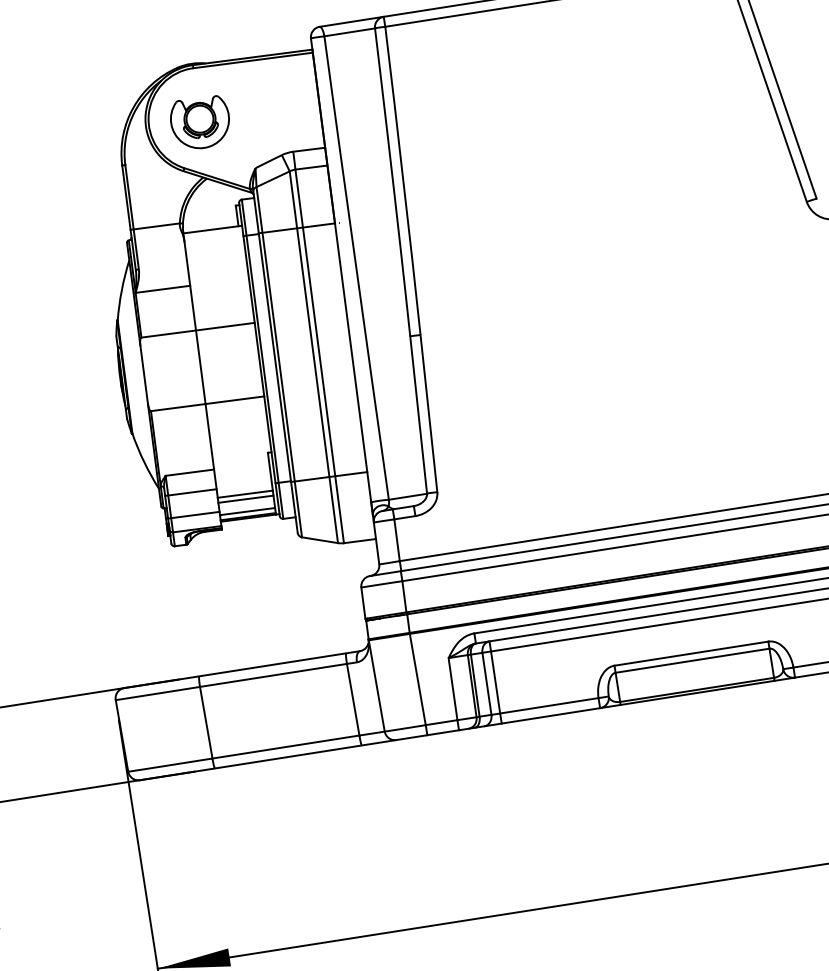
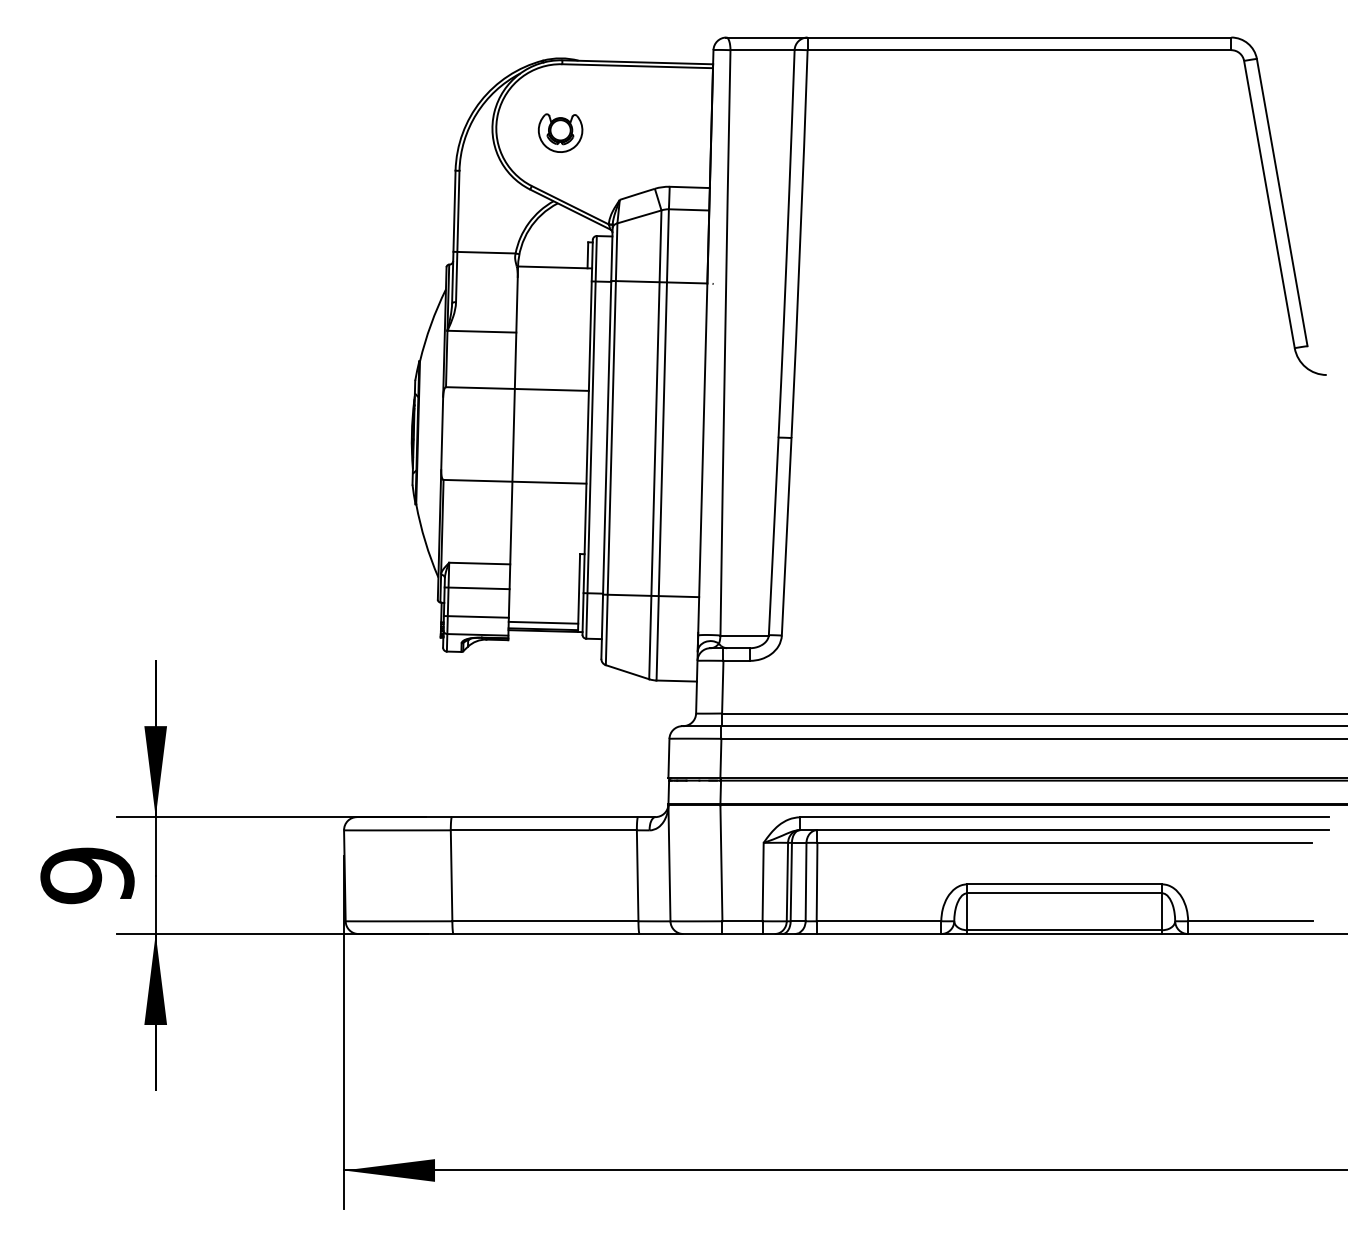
part: (200, 122) -> (560, 132), size x0.6
line: (244, 493) -> (543, 600), removed
line: (245, 499) -> (543, 607), removed

